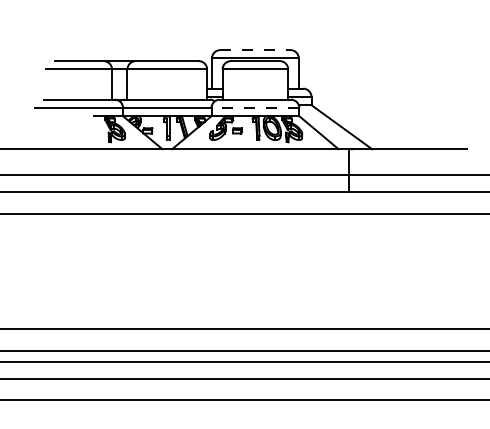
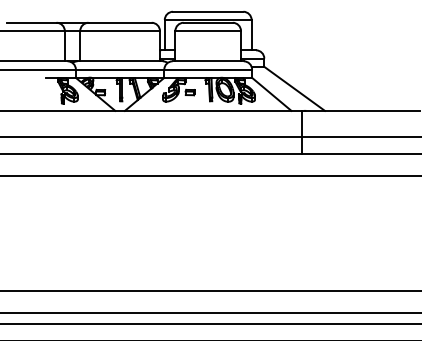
line: (255, 50) -> (208, 12), dashed -> solid
line: (255, 107) -> (208, 69), dashed -> solid

